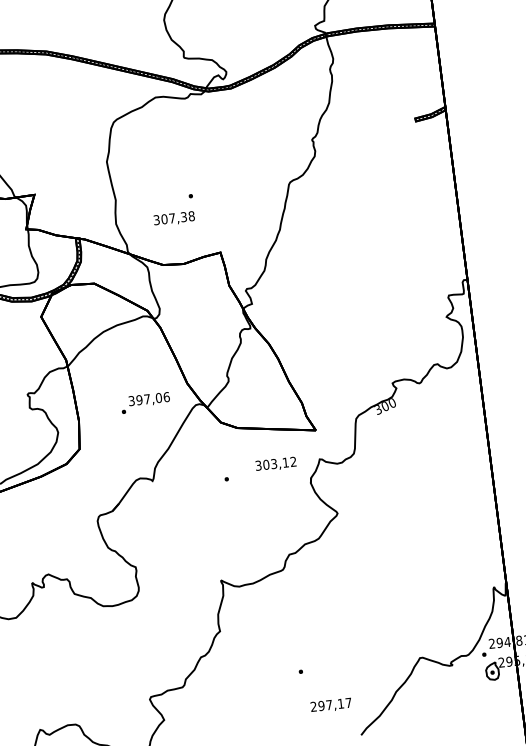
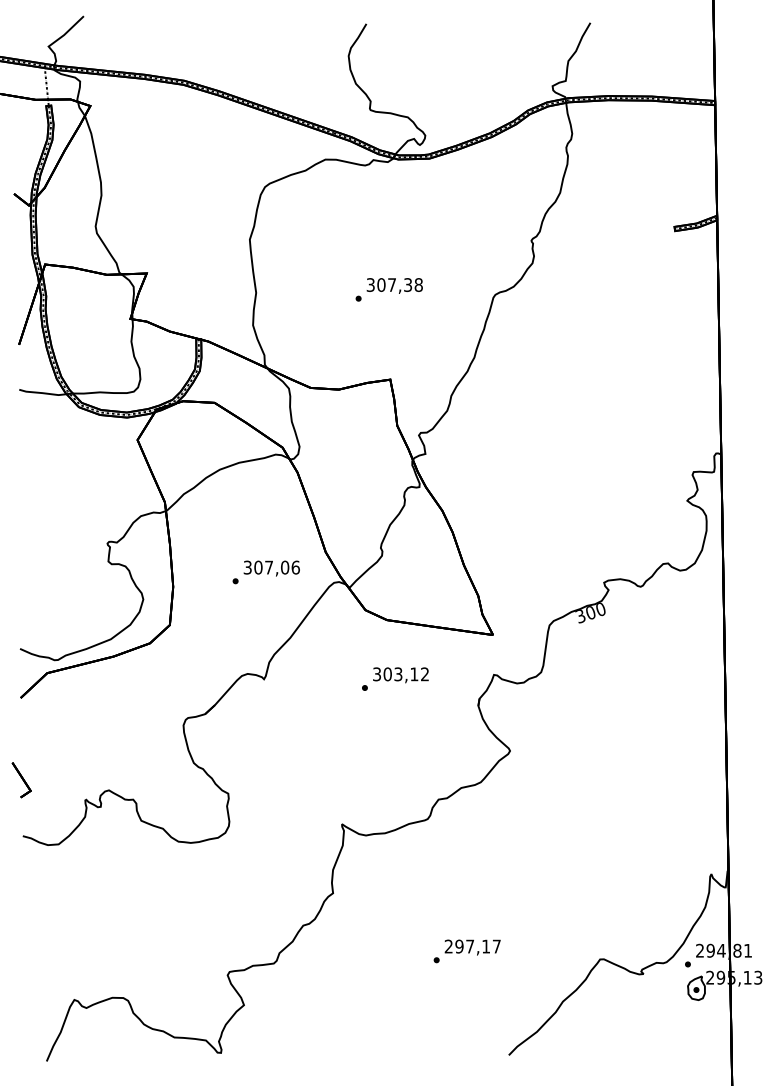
text: (174, 218) -> (394, 285), moved
text: (139, 400) -> (258, 567), 397,06 -> 307,06
text: (275, 464) -> (400, 675), moved
text: (331, 705) -> (472, 947), moved

